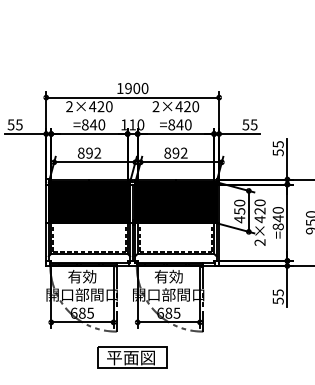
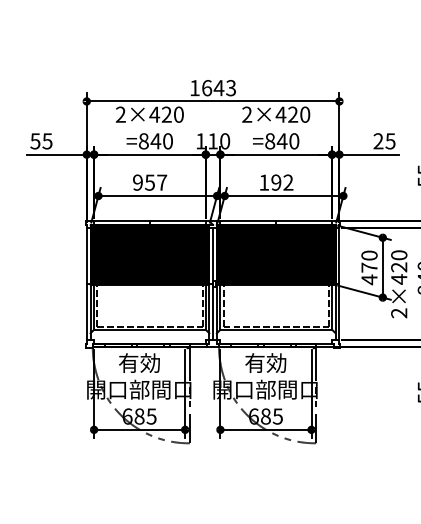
text: (136, 88) -> (218, 88), 1900 -> 1643
text: (245, 124) -> (377, 140), 55 -> 25
text: (89, 152) -> (149, 181), 892 -> 957
text: (167, 152) -> (263, 181), 892 -> 192
text: (239, 211) -> (369, 267), 450 -> 470
part: (132, 357) -> (212, 481), removed

